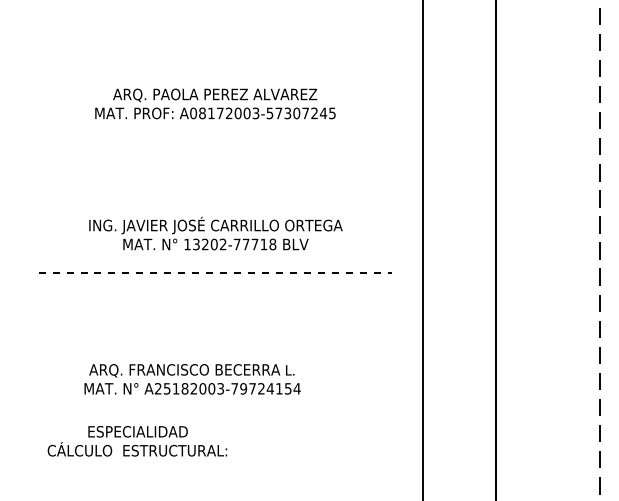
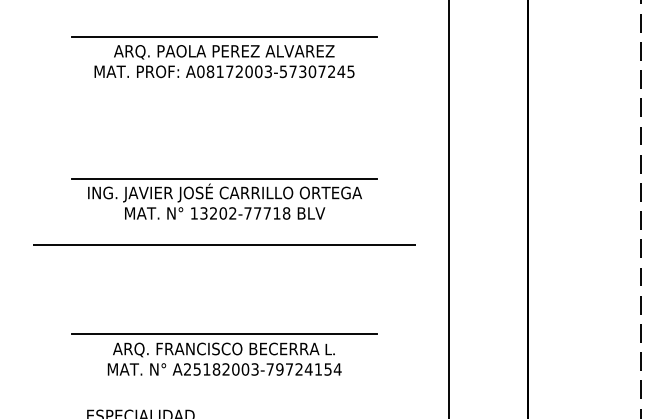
line: (215, 81) -> (224, 37), added
line: (215, 212) -> (224, 178), added
line: (215, 273) -> (224, 244), dashed -> solid
line: (215, 356) -> (224, 334), added
text: (192, 379) -> (224, 359), moved

